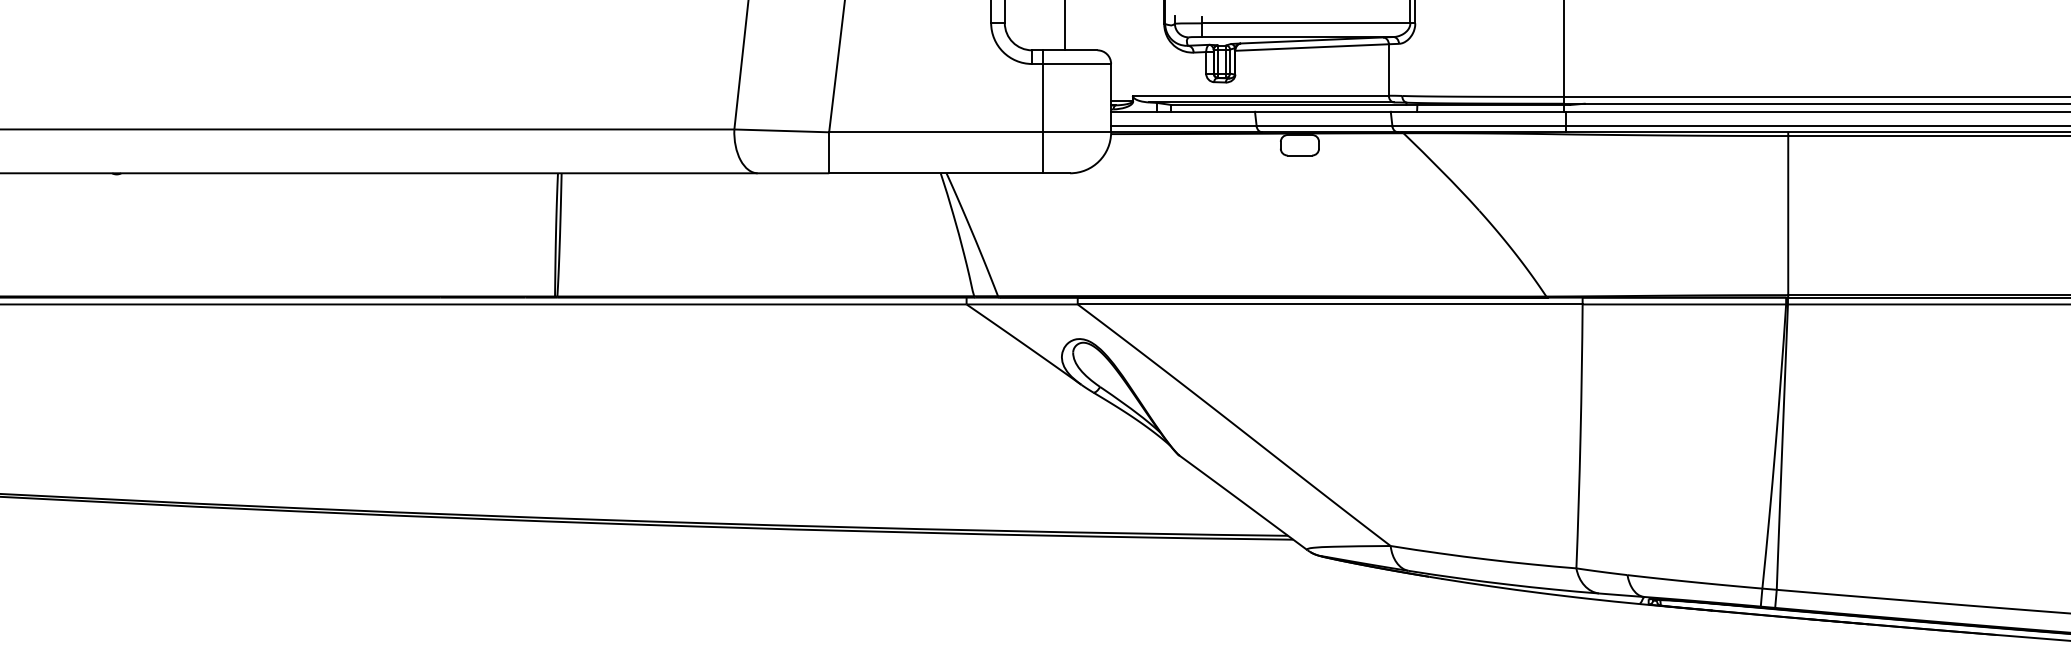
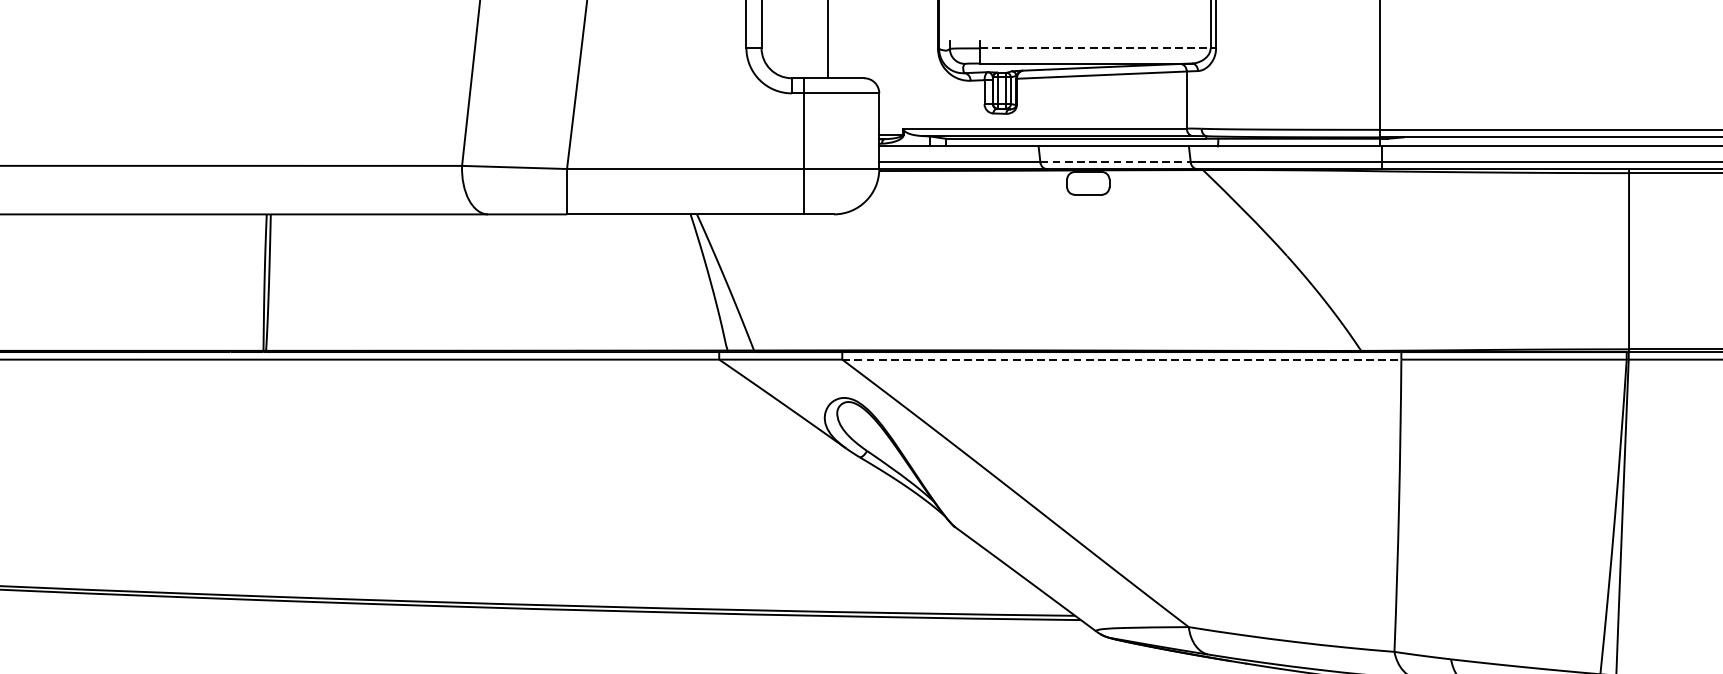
line: (1306, 23) -> (1095, 48), solid -> dashed
line: (1324, 126) -> (1115, 162), solid -> dashed
line: (1330, 304) -> (1122, 359), solid -> dashed

